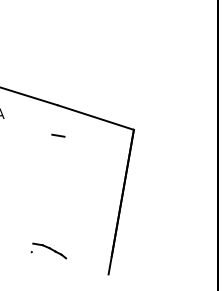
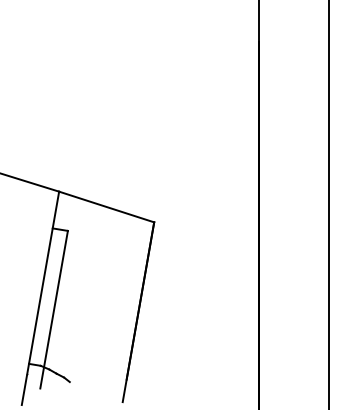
line: (42, 191) -> (40, 298), added
line: (52, 199) -> (53, 309), added

